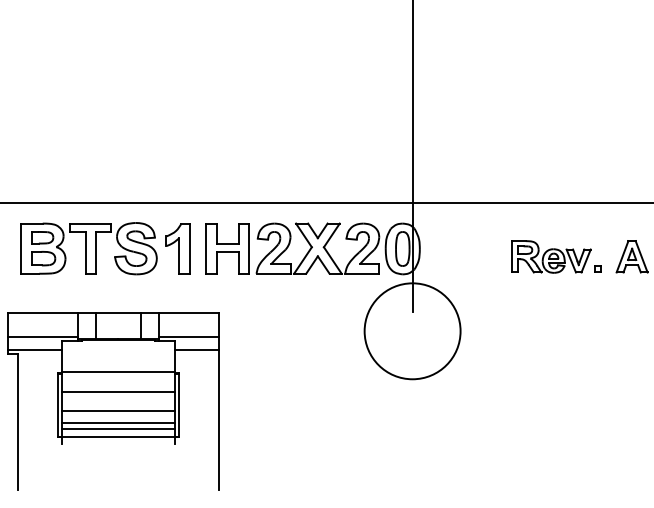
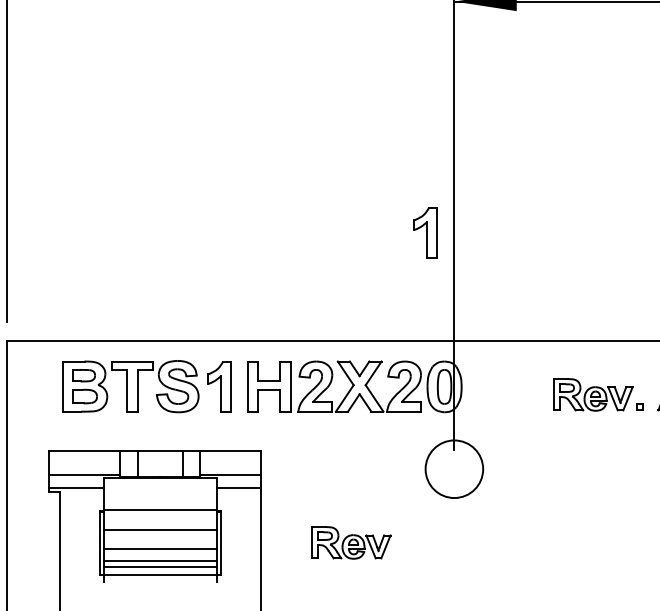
part: (383, 94) -> (425, 232), added
circle: (412, 331) -> (454, 469), size x0.6
part: (309, 404) -> (351, 542), added

